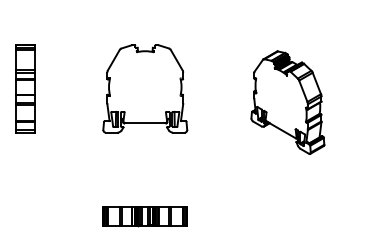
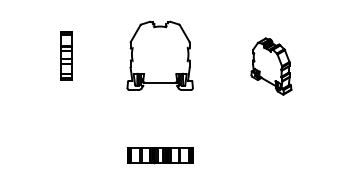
part: (25, 88) -> (66, 55), size x0.7
part: (288, 102) -> (271, 66), size x0.7

